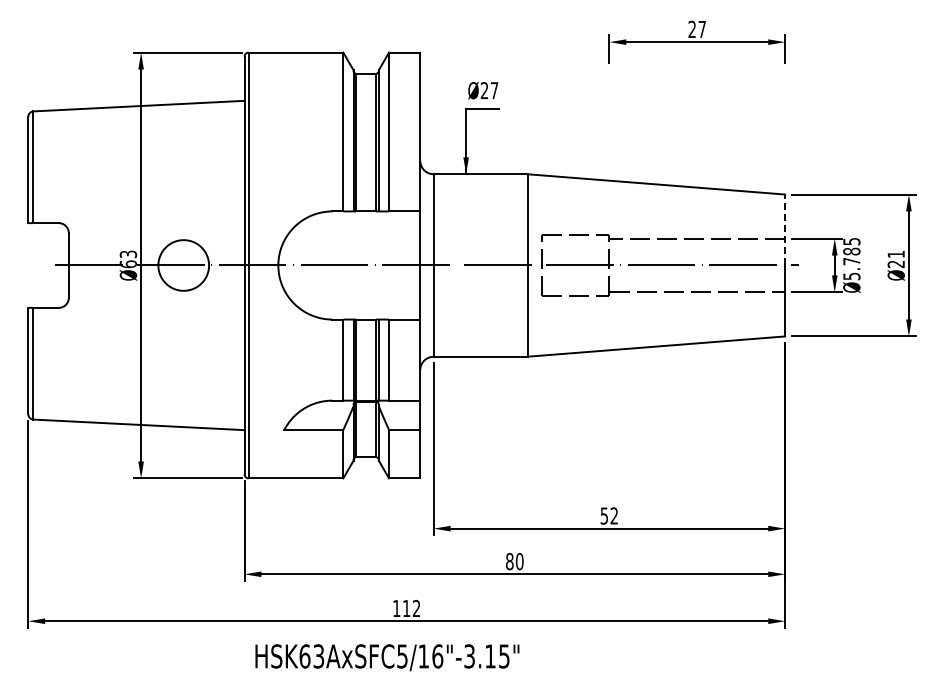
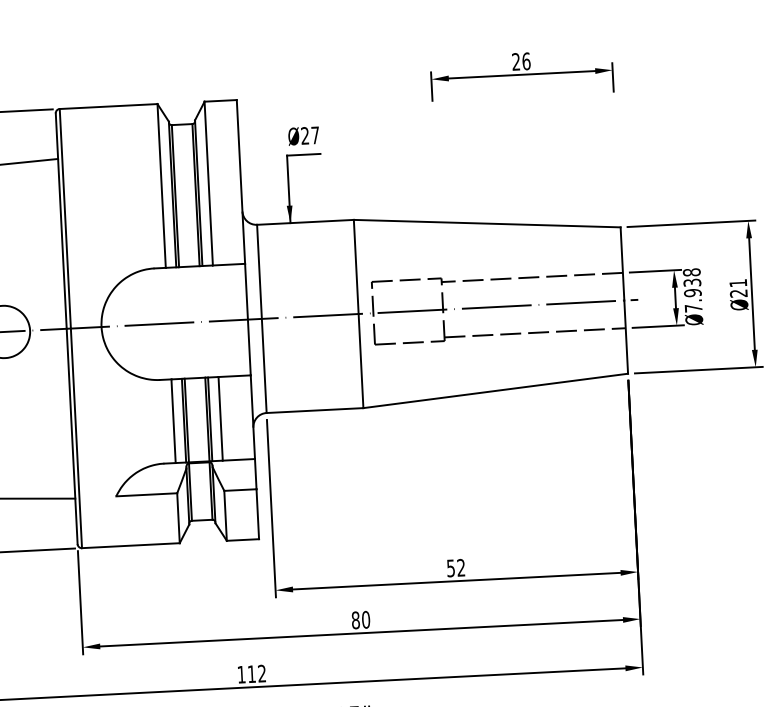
text: (702, 29) -> (526, 61), 27 -> 26
line: (785, 229) -> (622, 263), dashed -> solid
text: (851, 258) -> (692, 289), Ø5.785 -> Ø7.938

